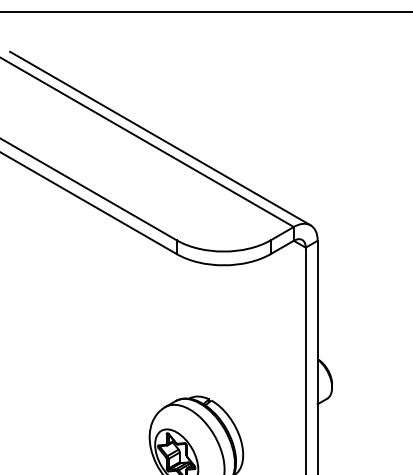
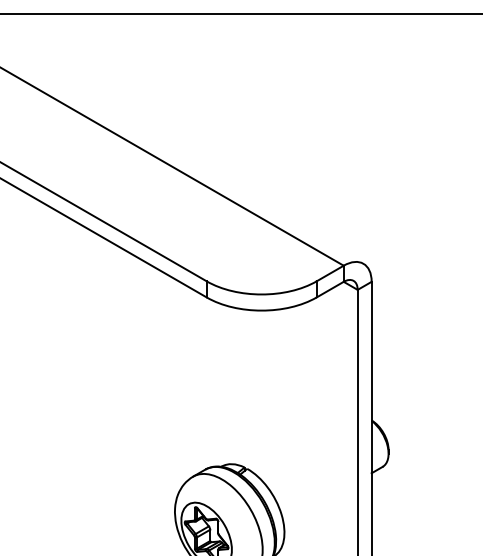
line: (160, 137) -> (187, 161), removed

